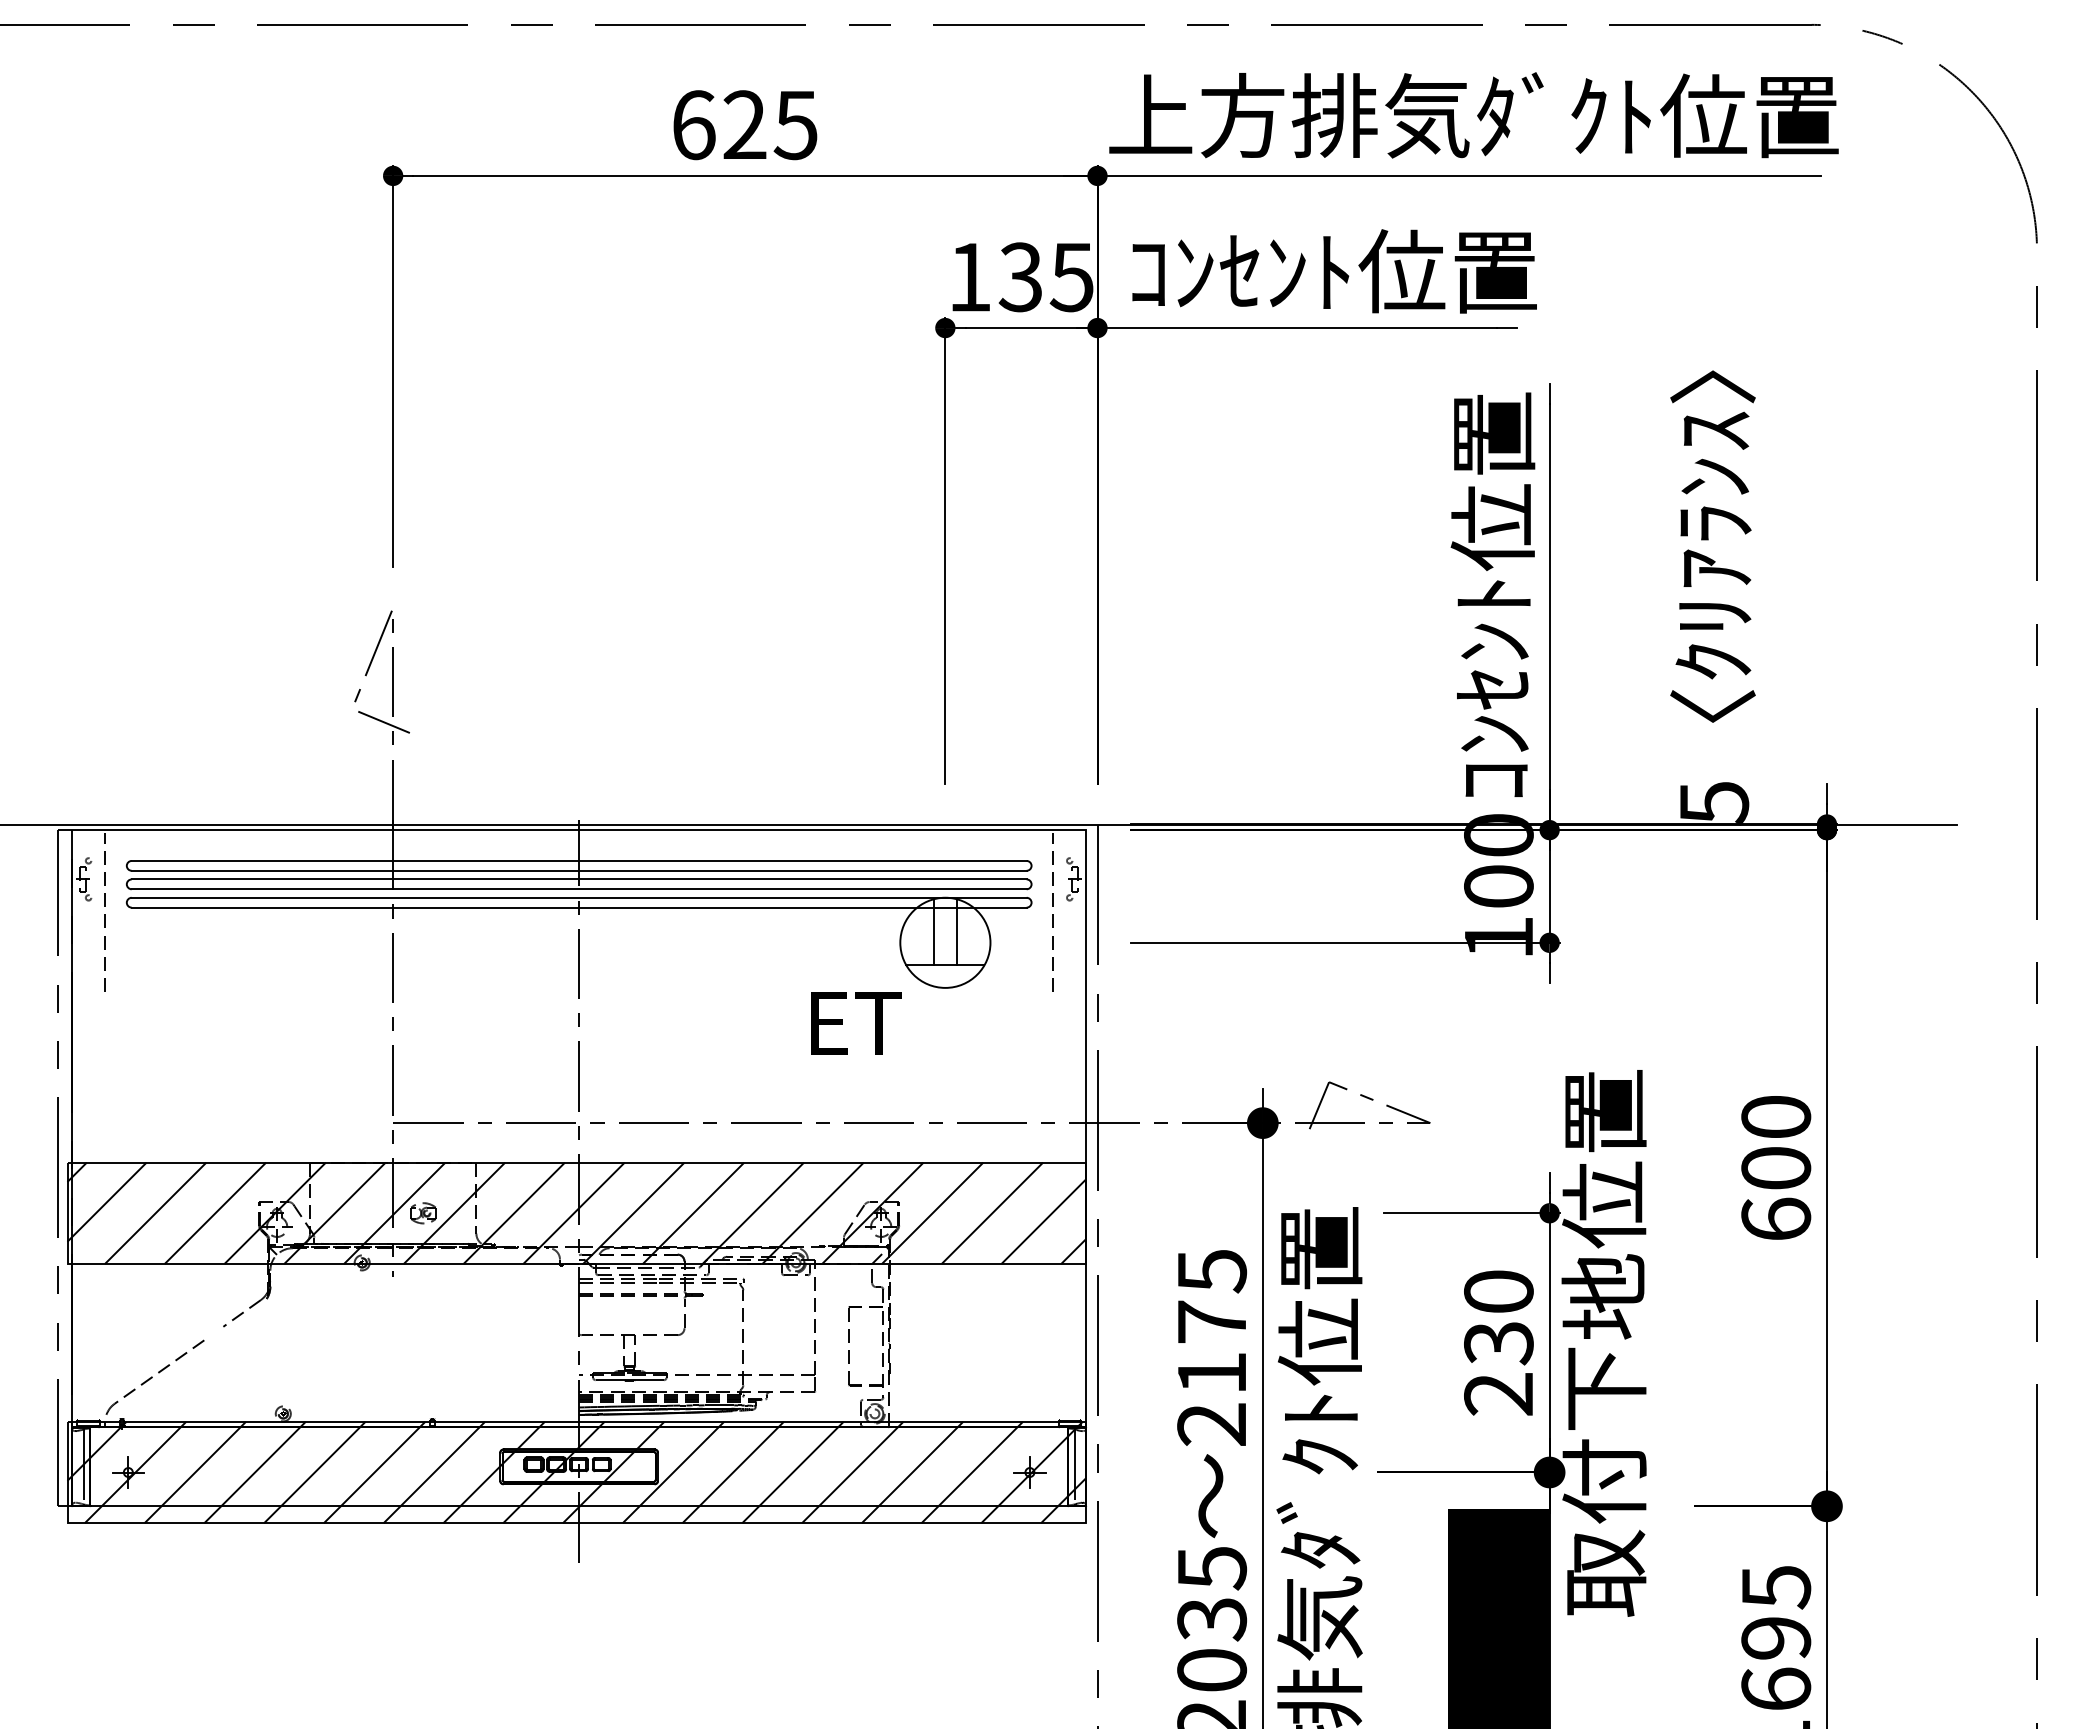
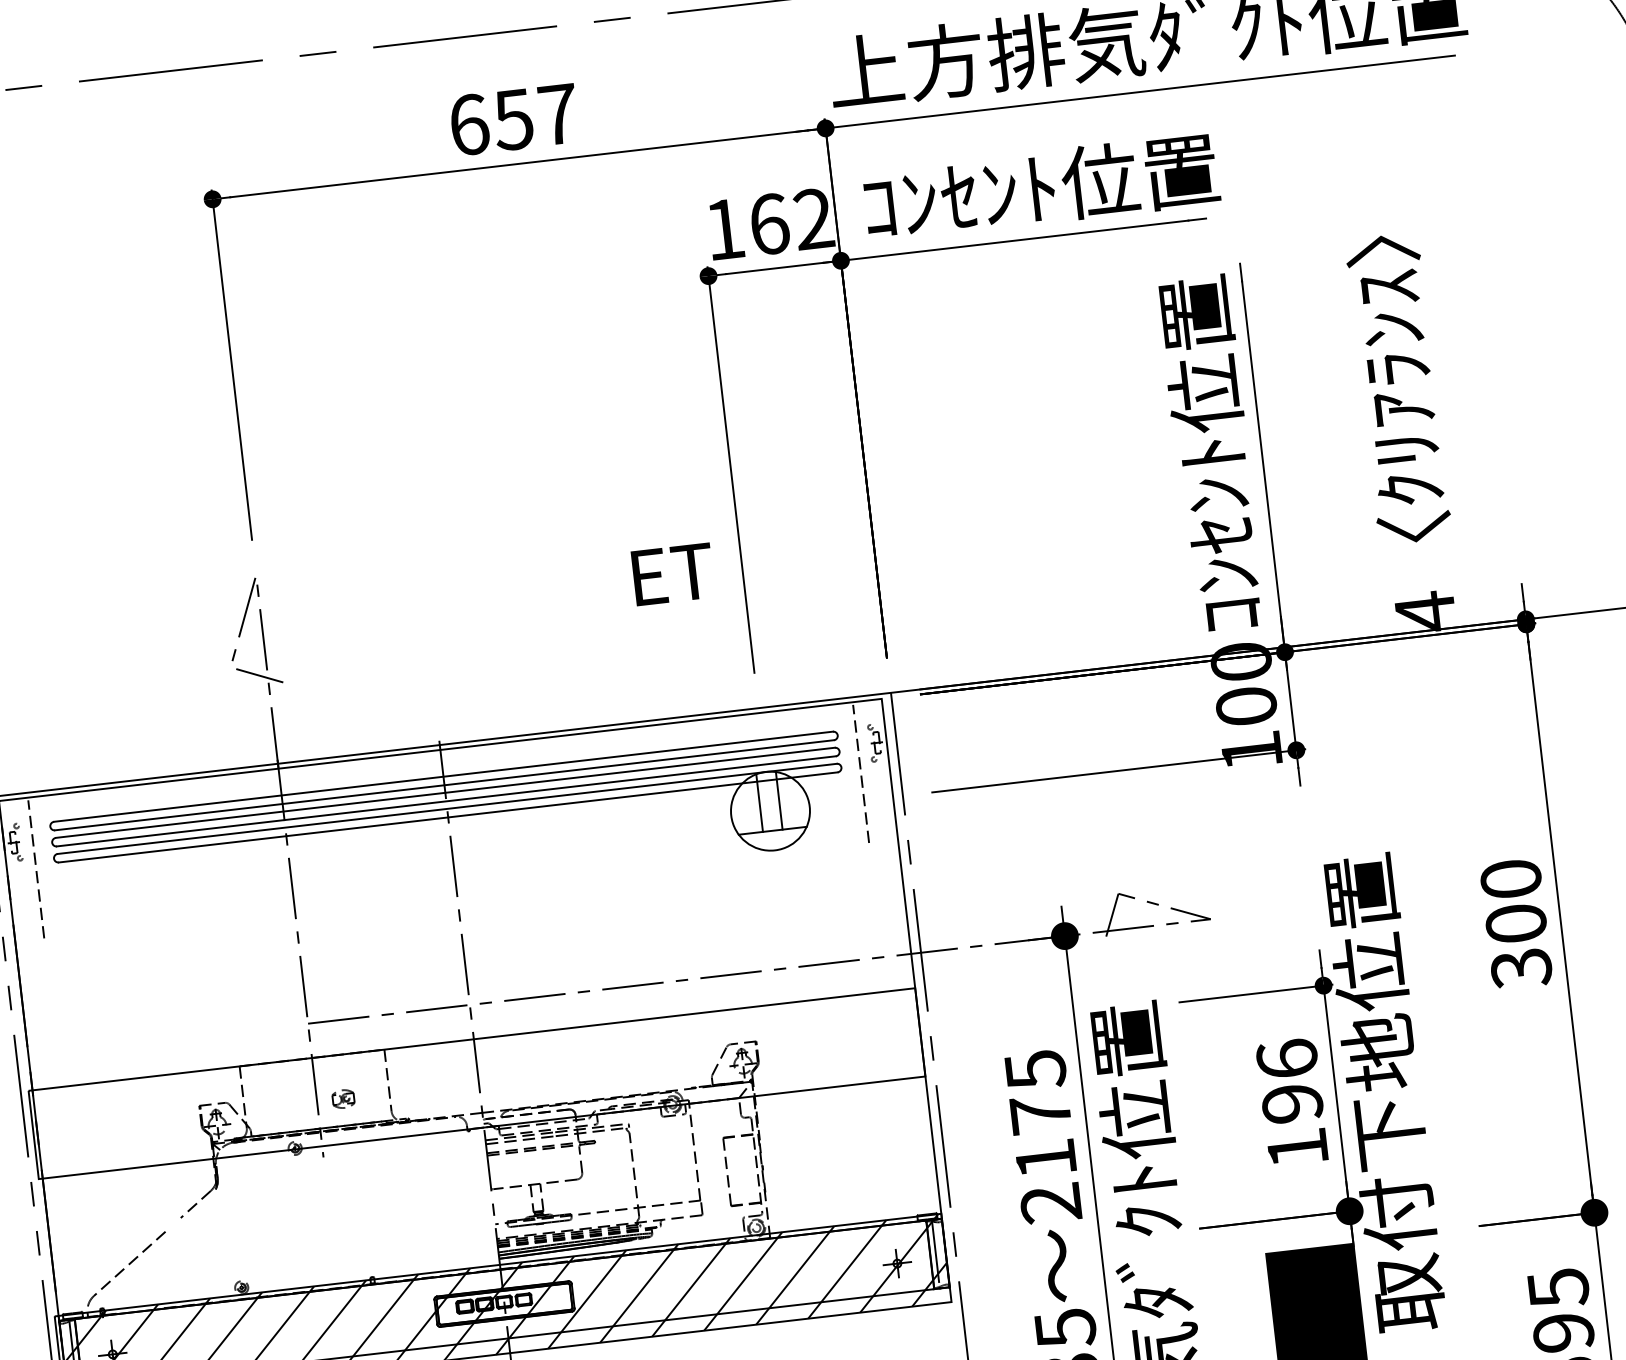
text: (769, 125) -> (535, 117), 625 -> 657
text: (1045, 277) -> (790, 222), 135 -> 162
text: (1714, 803) -> (1425, 612), 5 -> 4
text: (856, 1023) -> (673, 574), moved
hatch: (576, 1213) -> (476, 1083), removed
text: (1776, 1219) -> (1521, 968), 600 -> 300
text: (1498, 1342) -> (1292, 1103), 230 -> 196

